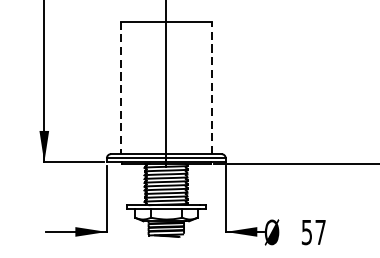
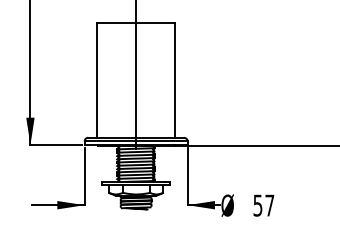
line: (211, 86) -> (175, 79), dashed -> solid
line: (120, 87) -> (96, 80), dashed -> solid

